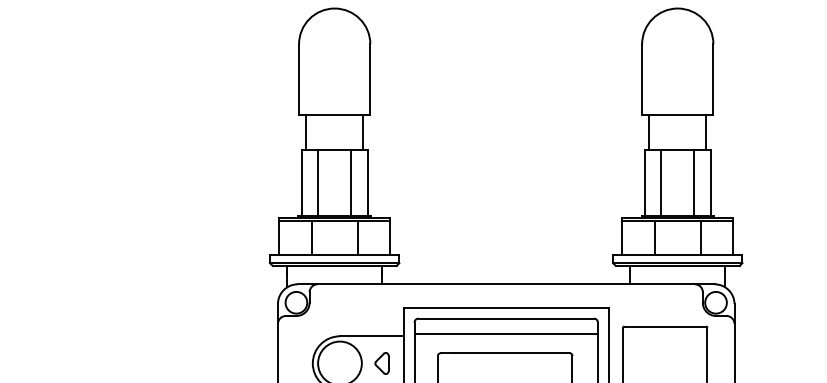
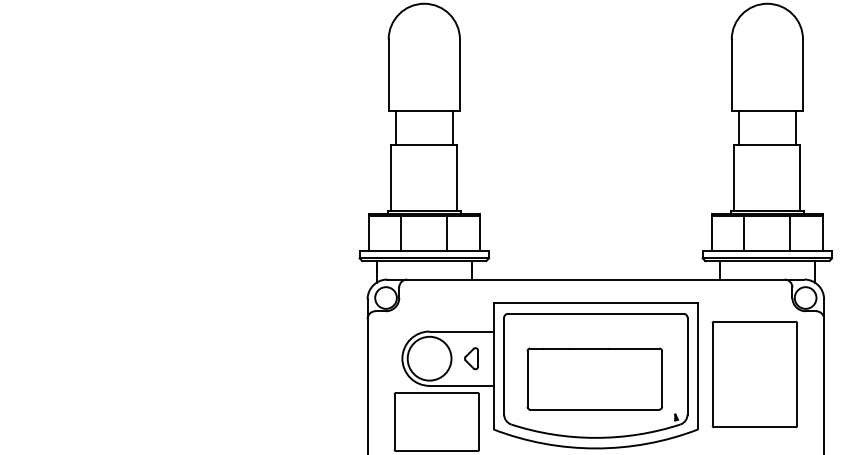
line: (317, 182) -> (407, 177), removed
line: (350, 182) -> (440, 177), removed
line: (660, 182) -> (750, 177), removed
line: (693, 182) -> (783, 177), removed
line: (505, 334) -> (595, 329), removed

